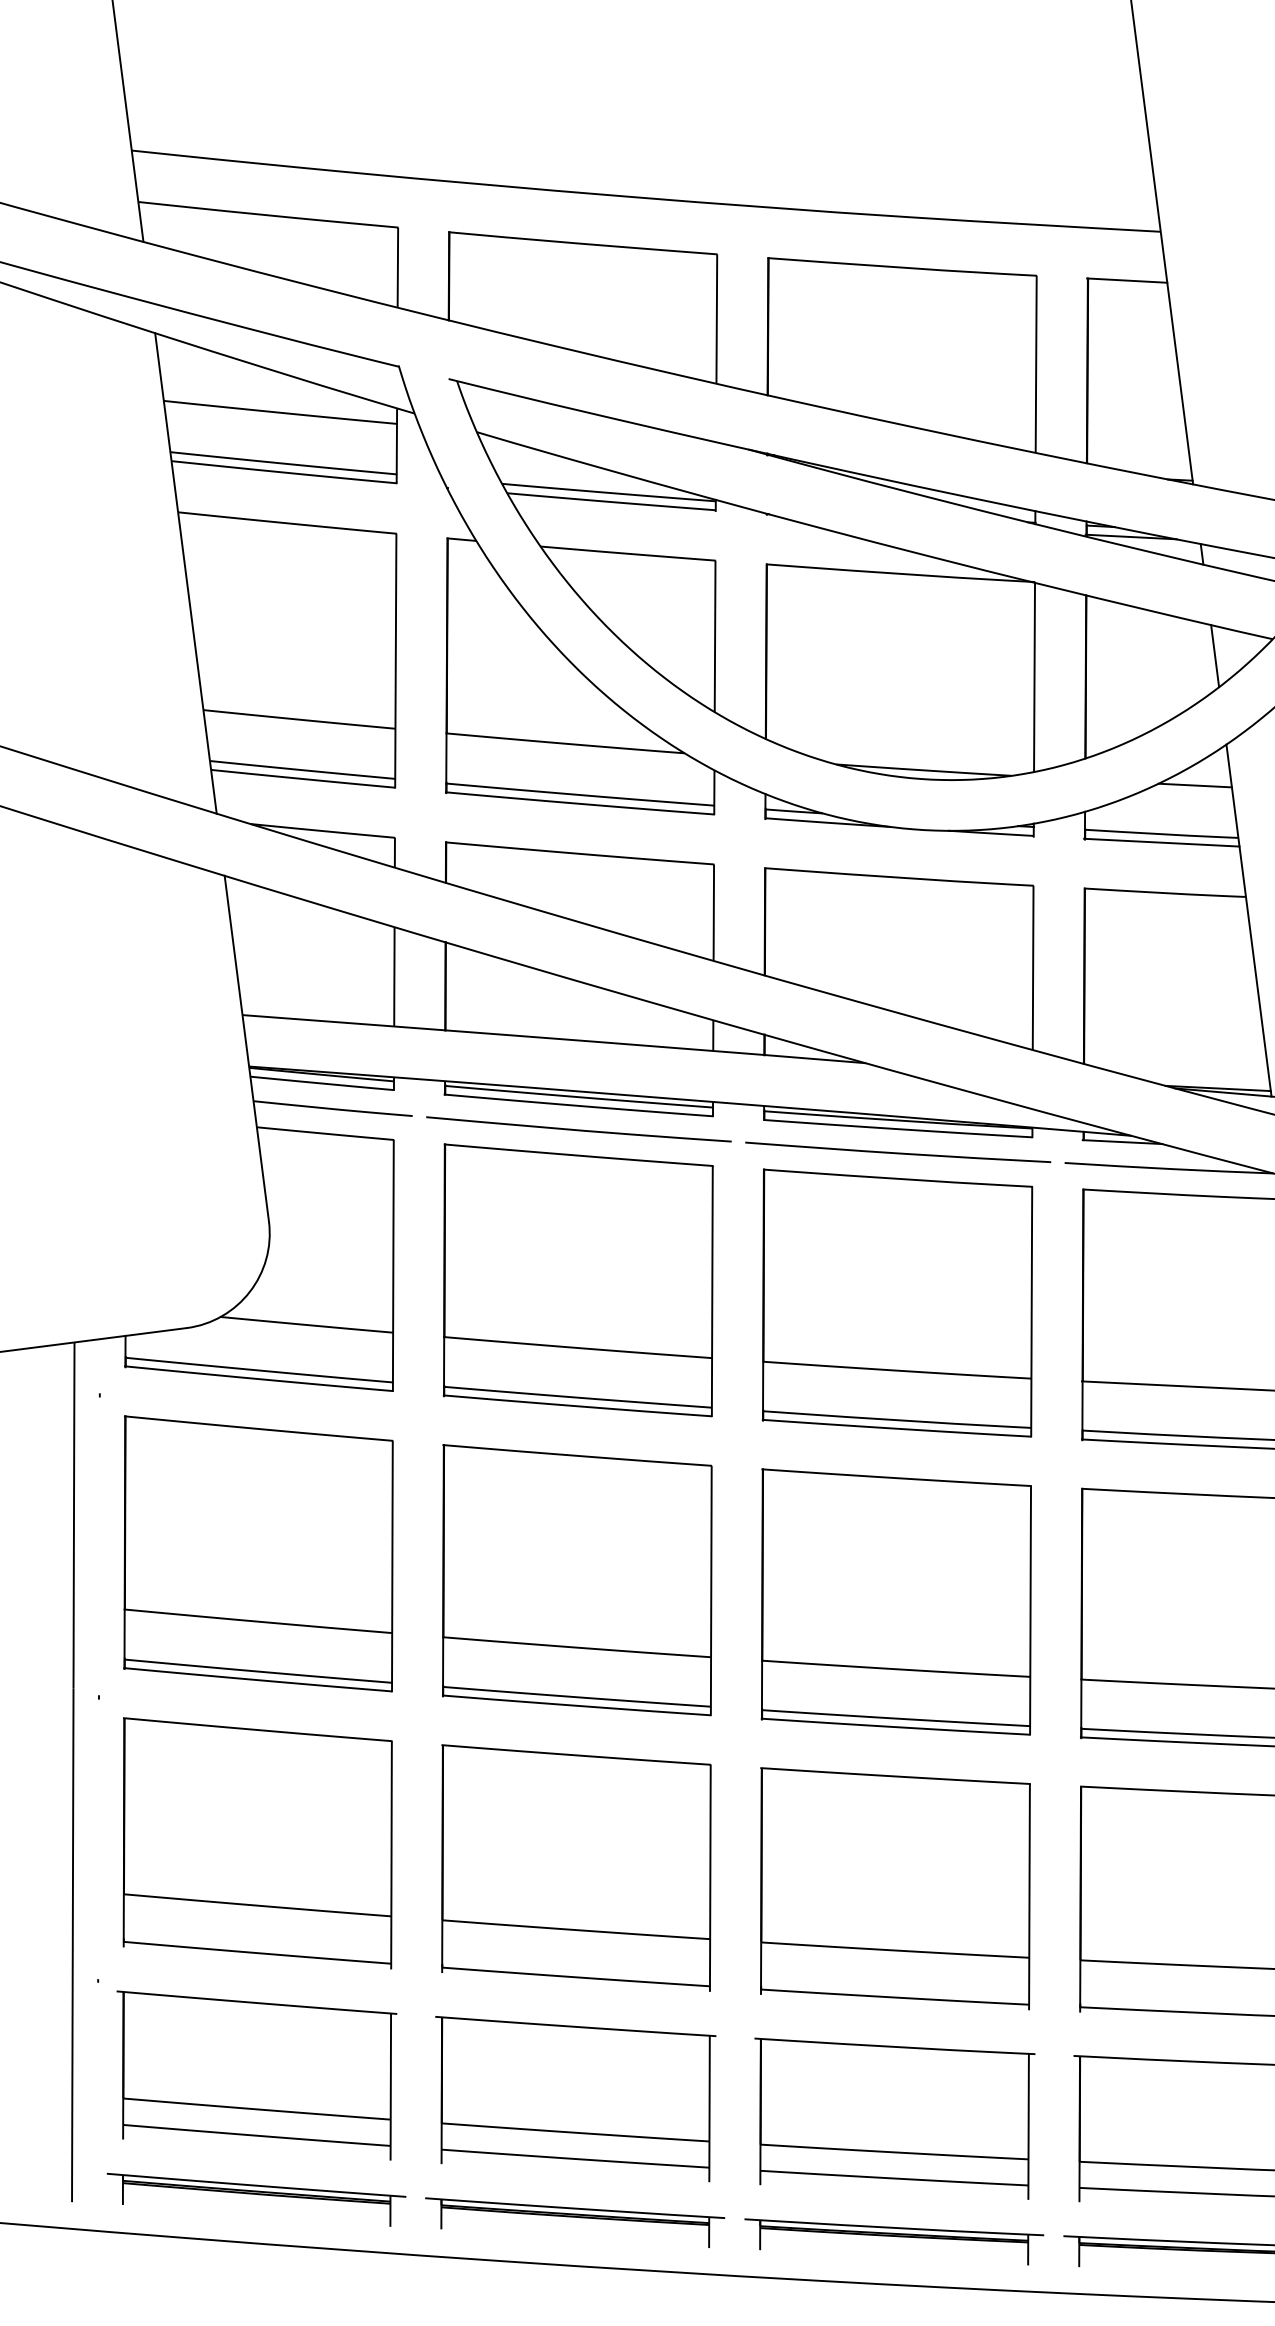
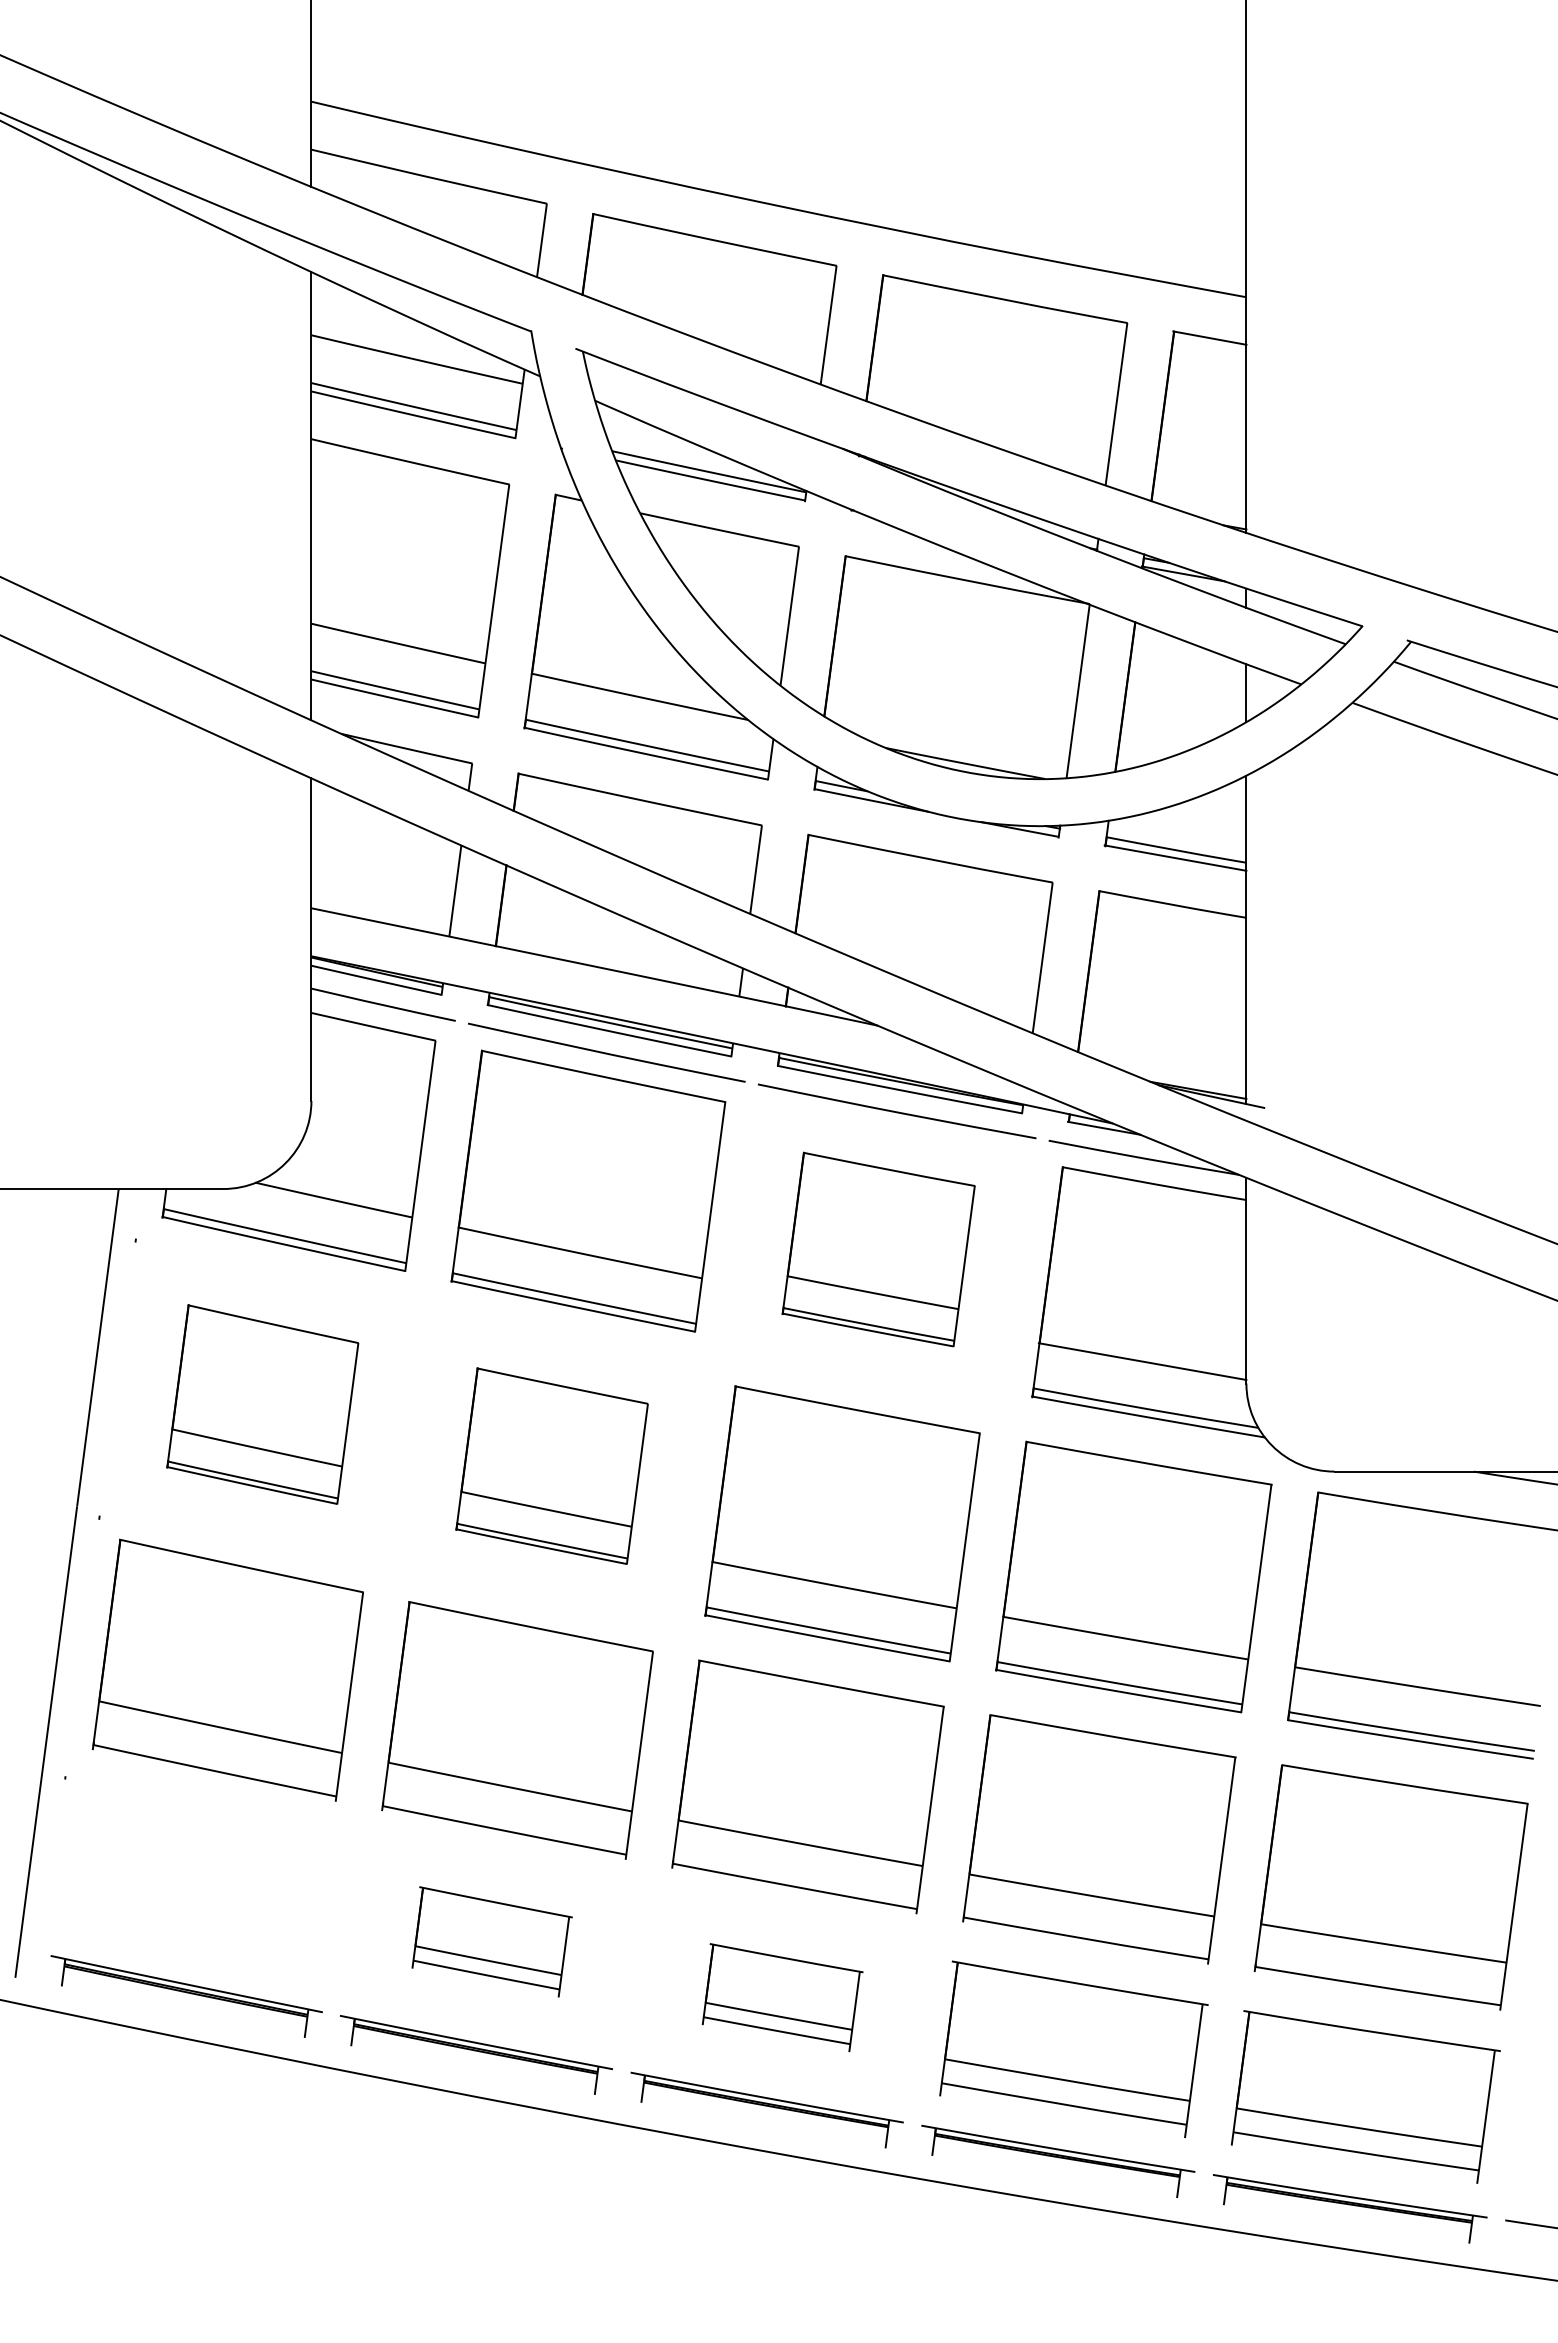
line: (1194, 785) -> (1212, 809), removed
part: (897, 1302) -> (878, 1249), size x0.7
part: (258, 1553) -> (262, 1404), size x0.7
part: (576, 1579) -> (551, 1465), size x0.7
part: (258, 2074) -> (201, 1882), removed
part: (578, 2097) -> (492, 1941), size x0.6
part: (896, 2117) -> (782, 1997), size x0.6

